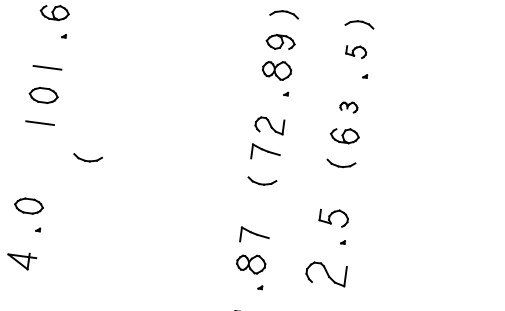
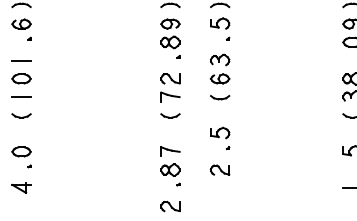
part: (356, 51) -> (220, 23), size x1.43
part: (349, 106) -> (220, 59), size x1.67
part: (87, 157) -> (21, 115), moved
part: (327, 273) -> (220, 169), size x0.71

